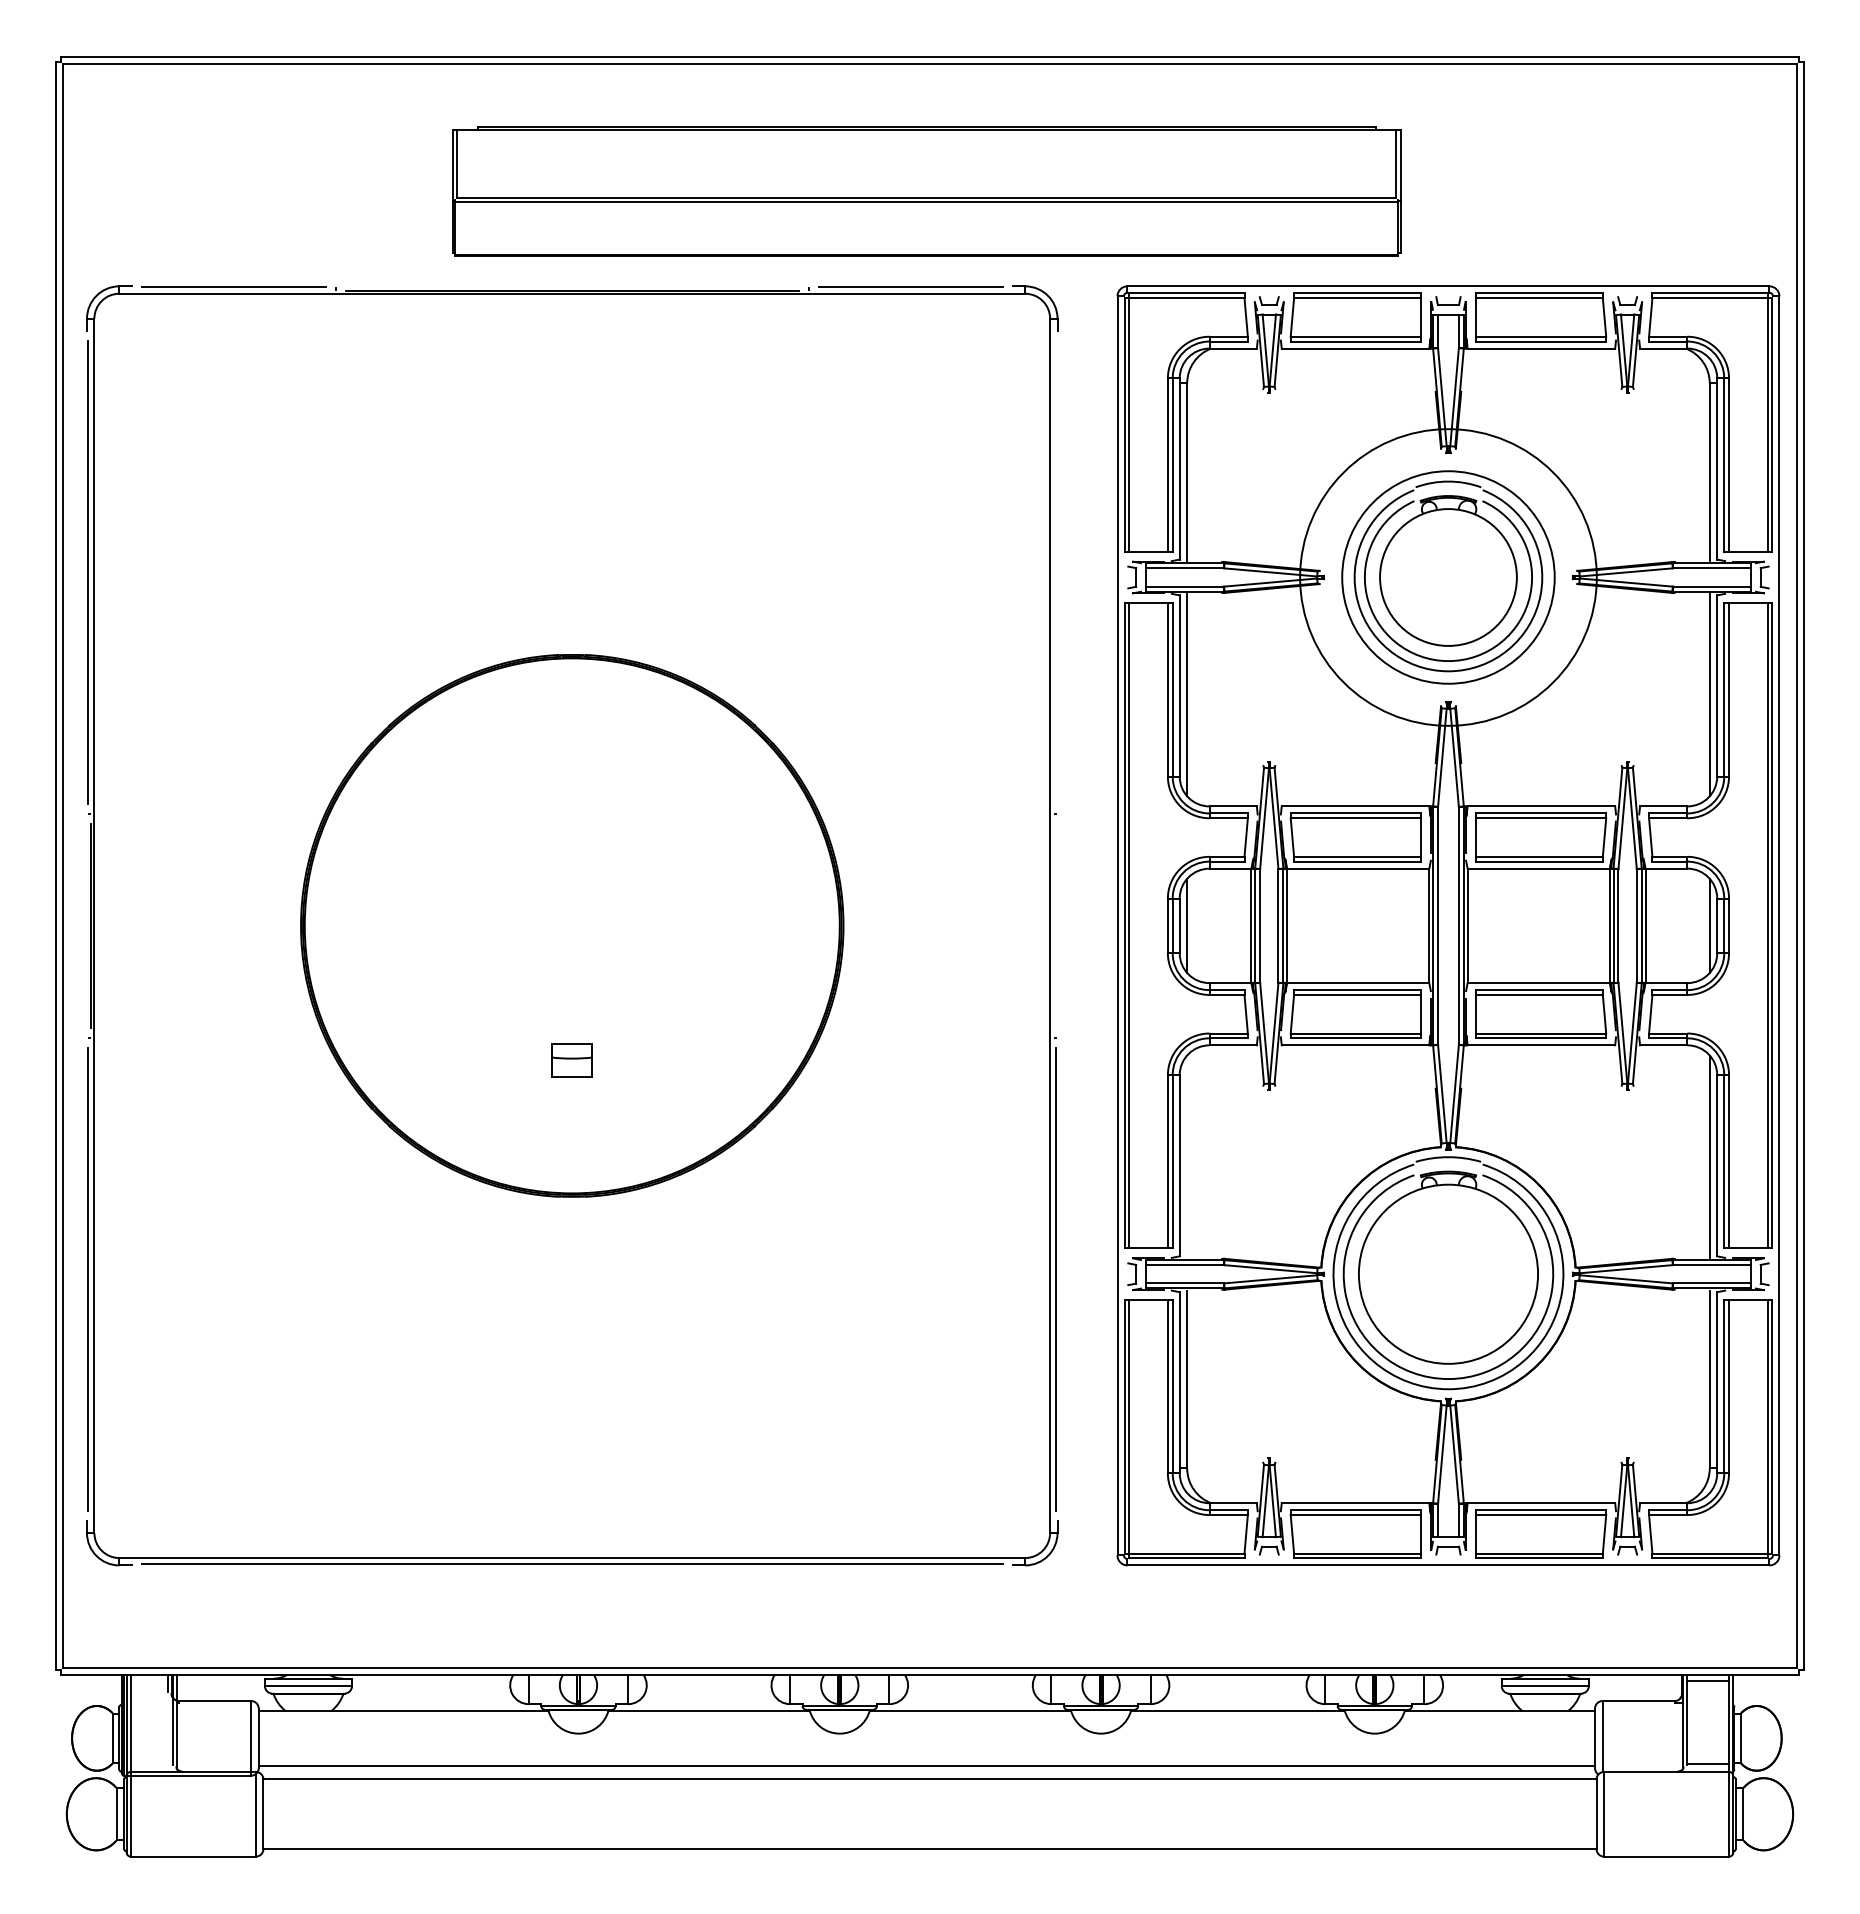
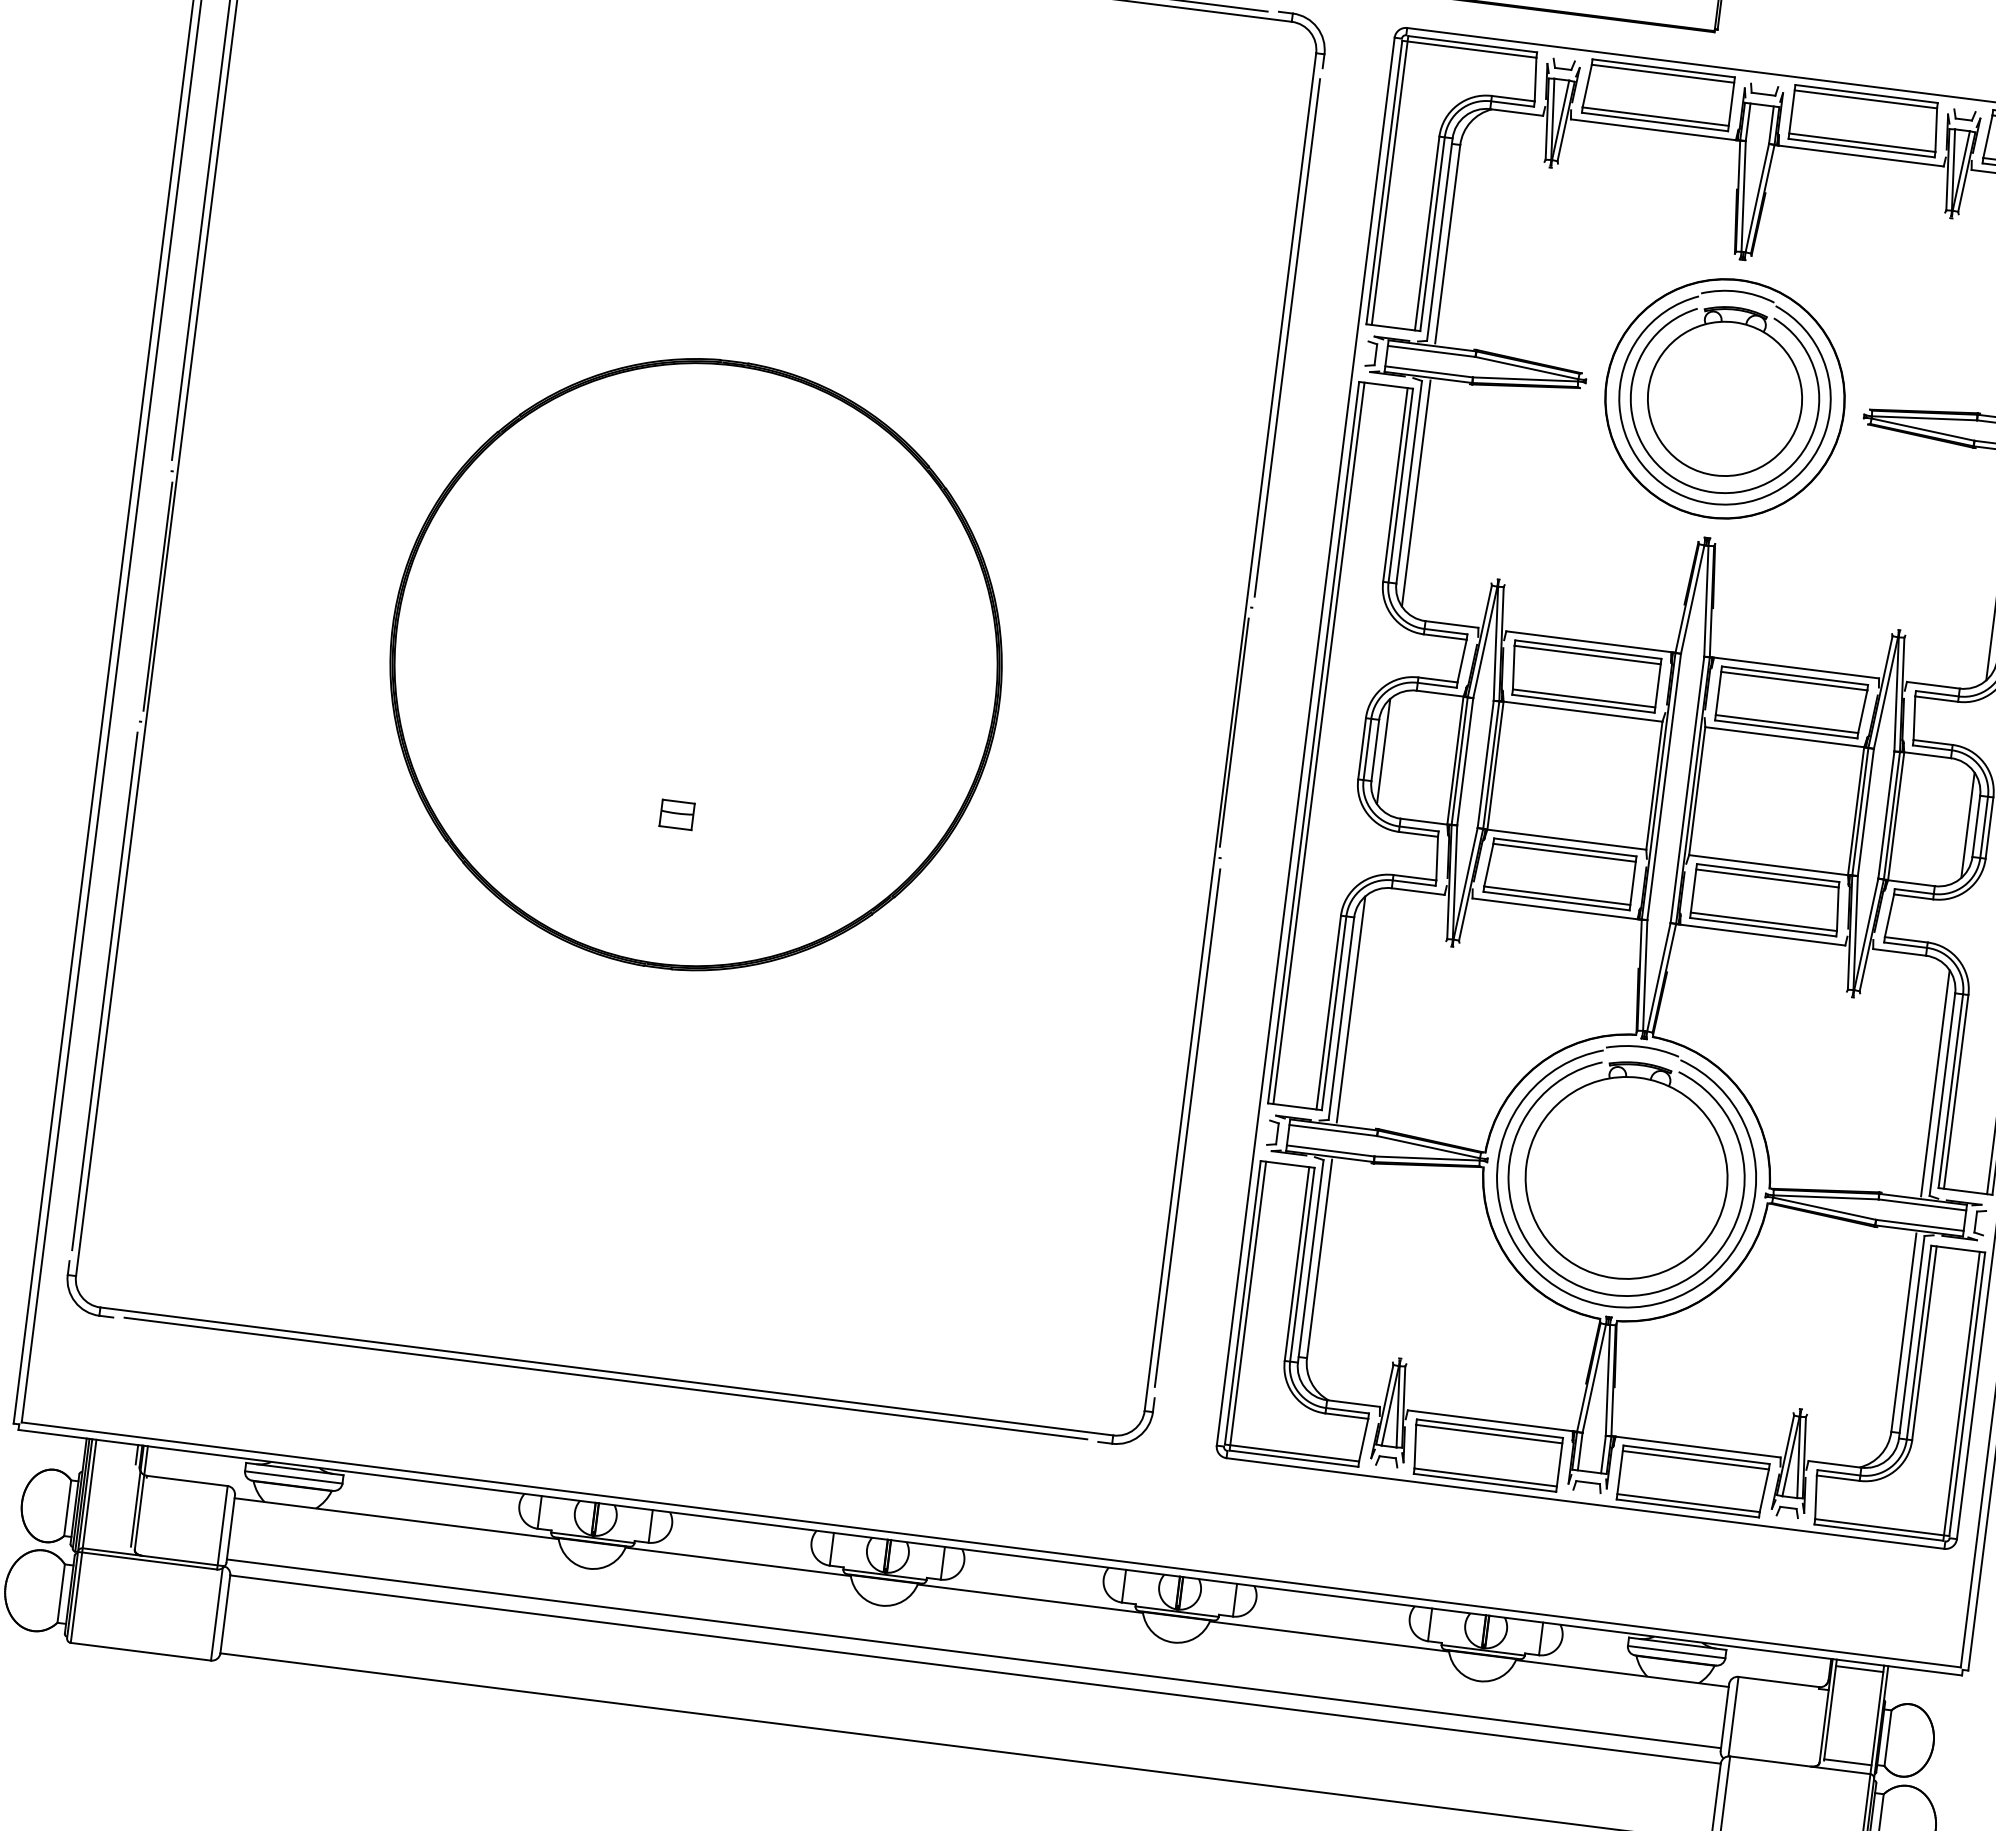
line: (1056, 572) -> (1287, 337), added
circle: (1448, 577) -> (1725, 398), size x0.71
line: (1053, 925) -> (1234, 732), added
part: (572, 1059) -> (677, 814), size x0.71
line: (1187, 1156) -> (1351, 1009), added

